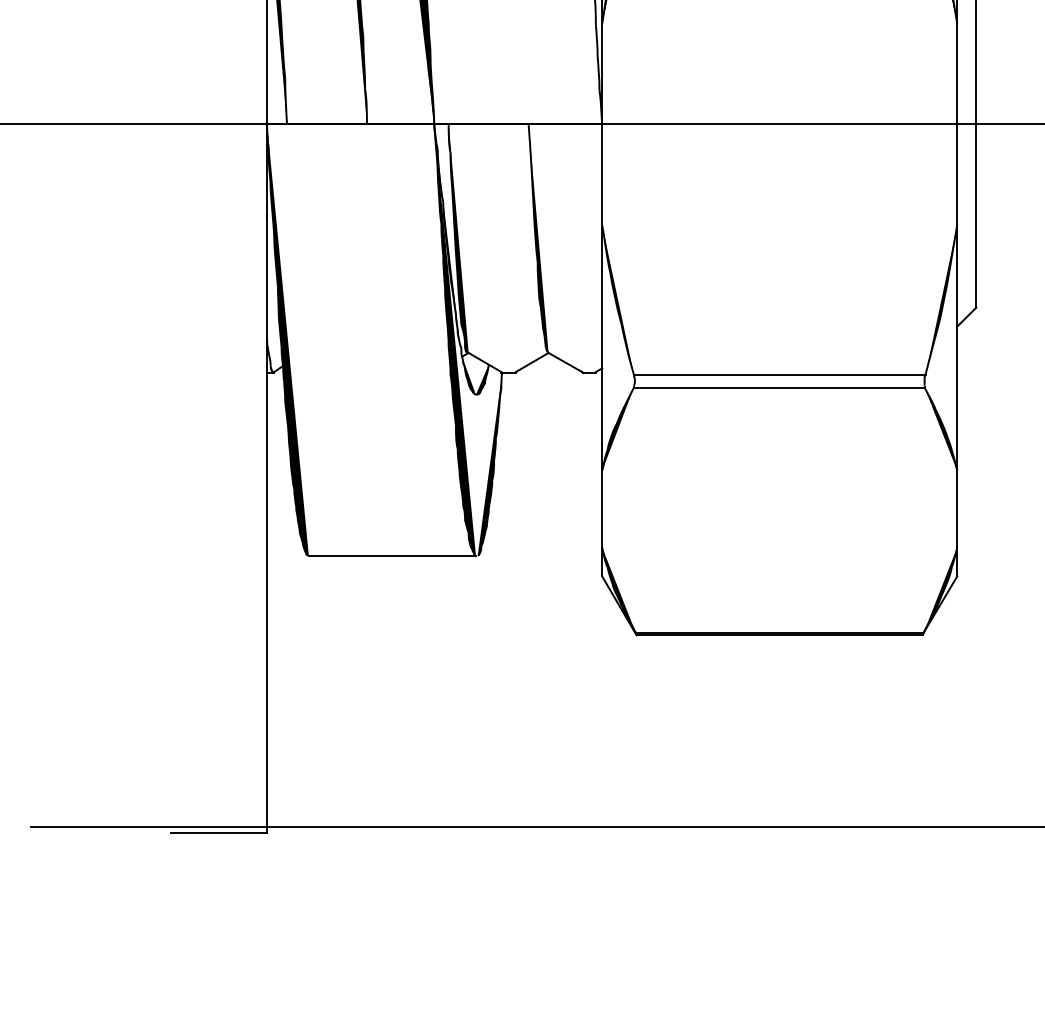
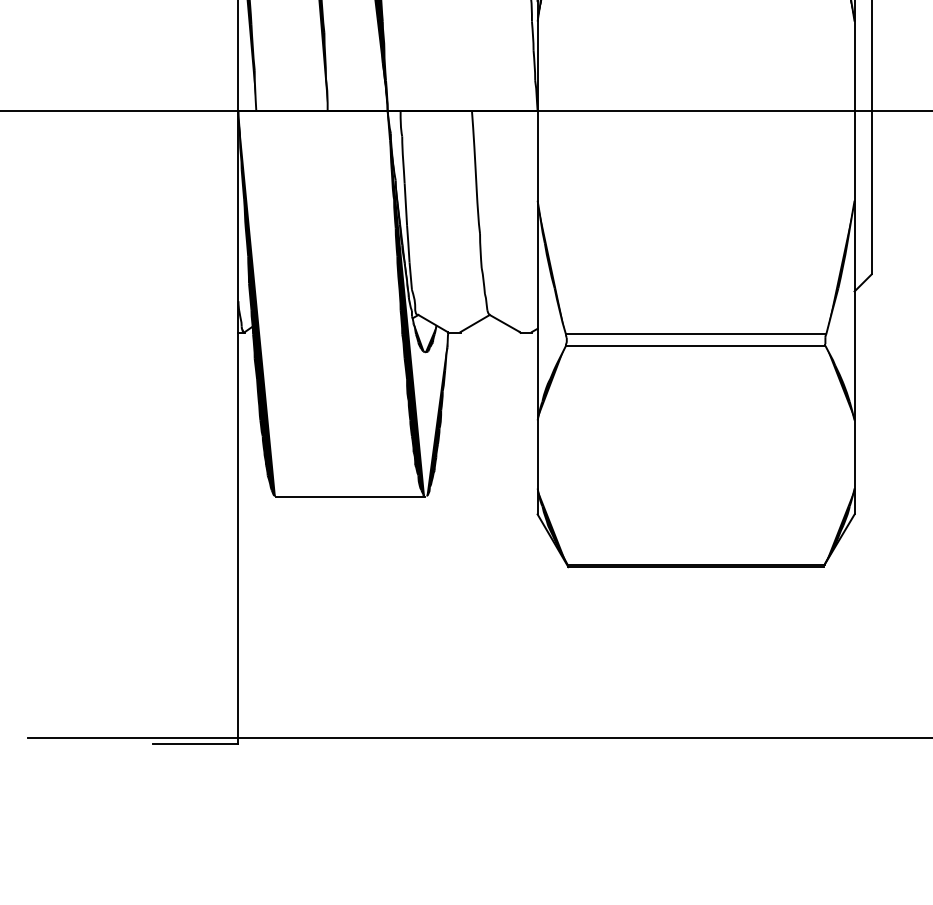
fill: (458, 238) -> (409, 212), removed
fill: (538, 238) -> (480, 212), removed

